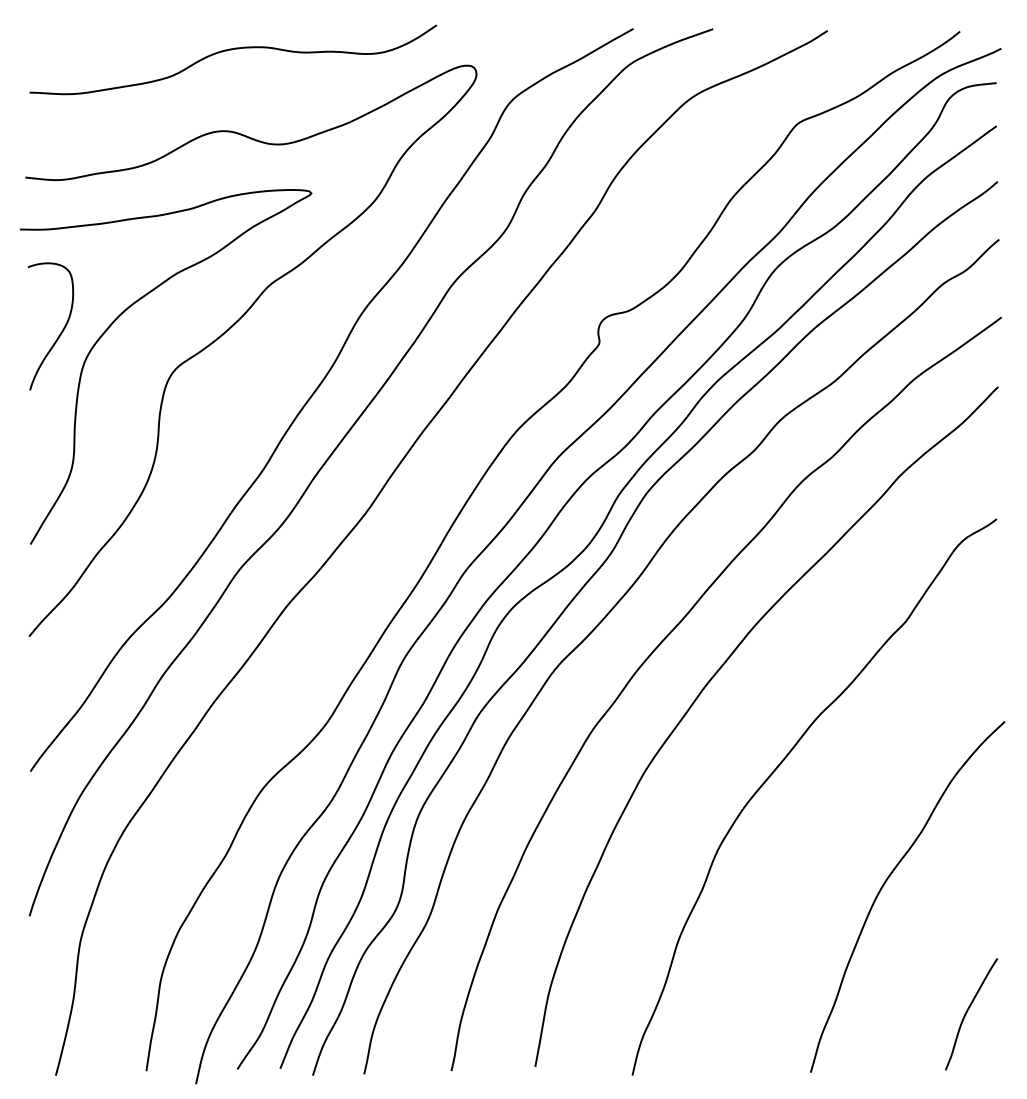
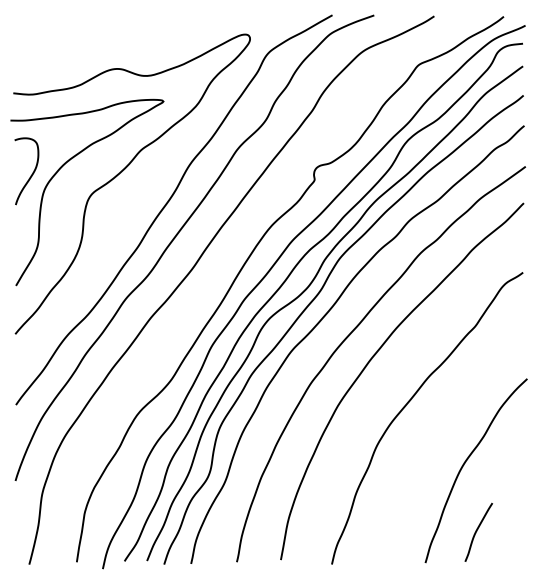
curve: (229, 52) -> (120, 27), removed
curve: (968, 1012) -> (477, 531), moved

